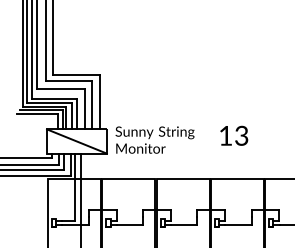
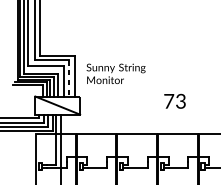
line: (92, 105) -> (69, 78), solid -> dashed
text: (225, 135) -> (168, 101), 13 -> 73
text: (154, 139) -> (115, 73), moved

